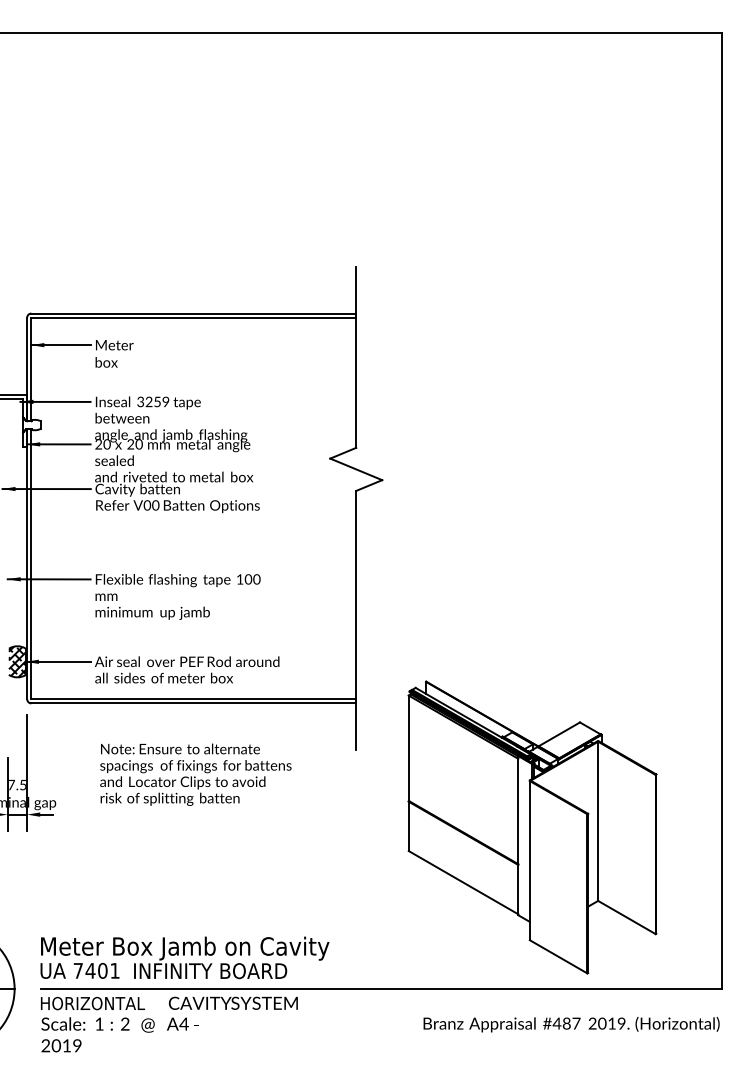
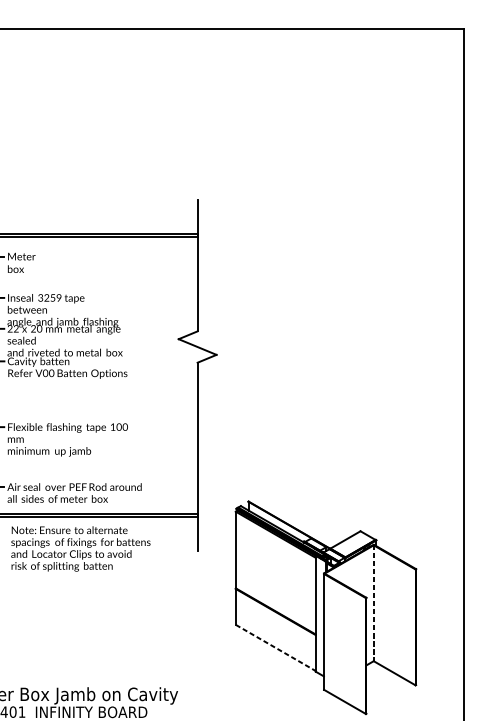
text: (106, 445) -> (15, 329), 20 -> 22
text: (195, 774) -> (80, 548), moved
line: (598, 821) -> (373, 603), solid -> dashed
line: (464, 882) -> (276, 647), solid -> dashed

